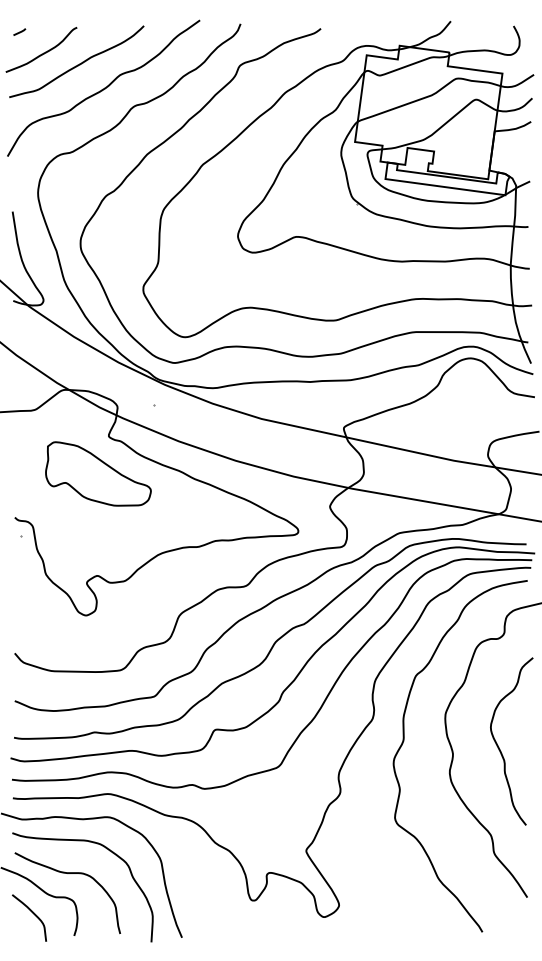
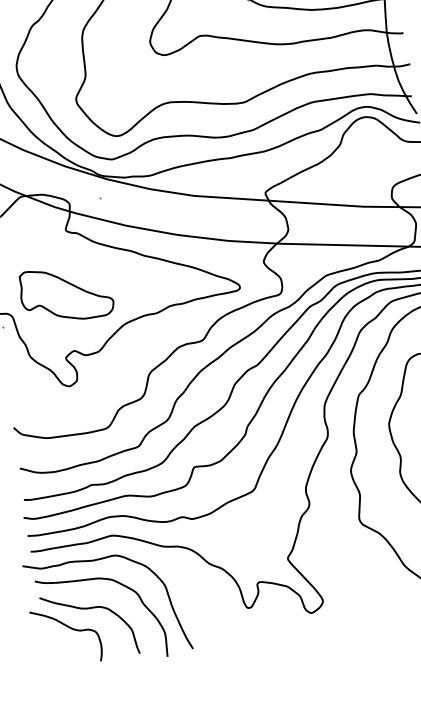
part: (98, 473) -> (66, 293), moved
curve: (32, 913) -> (62, 647), removed

